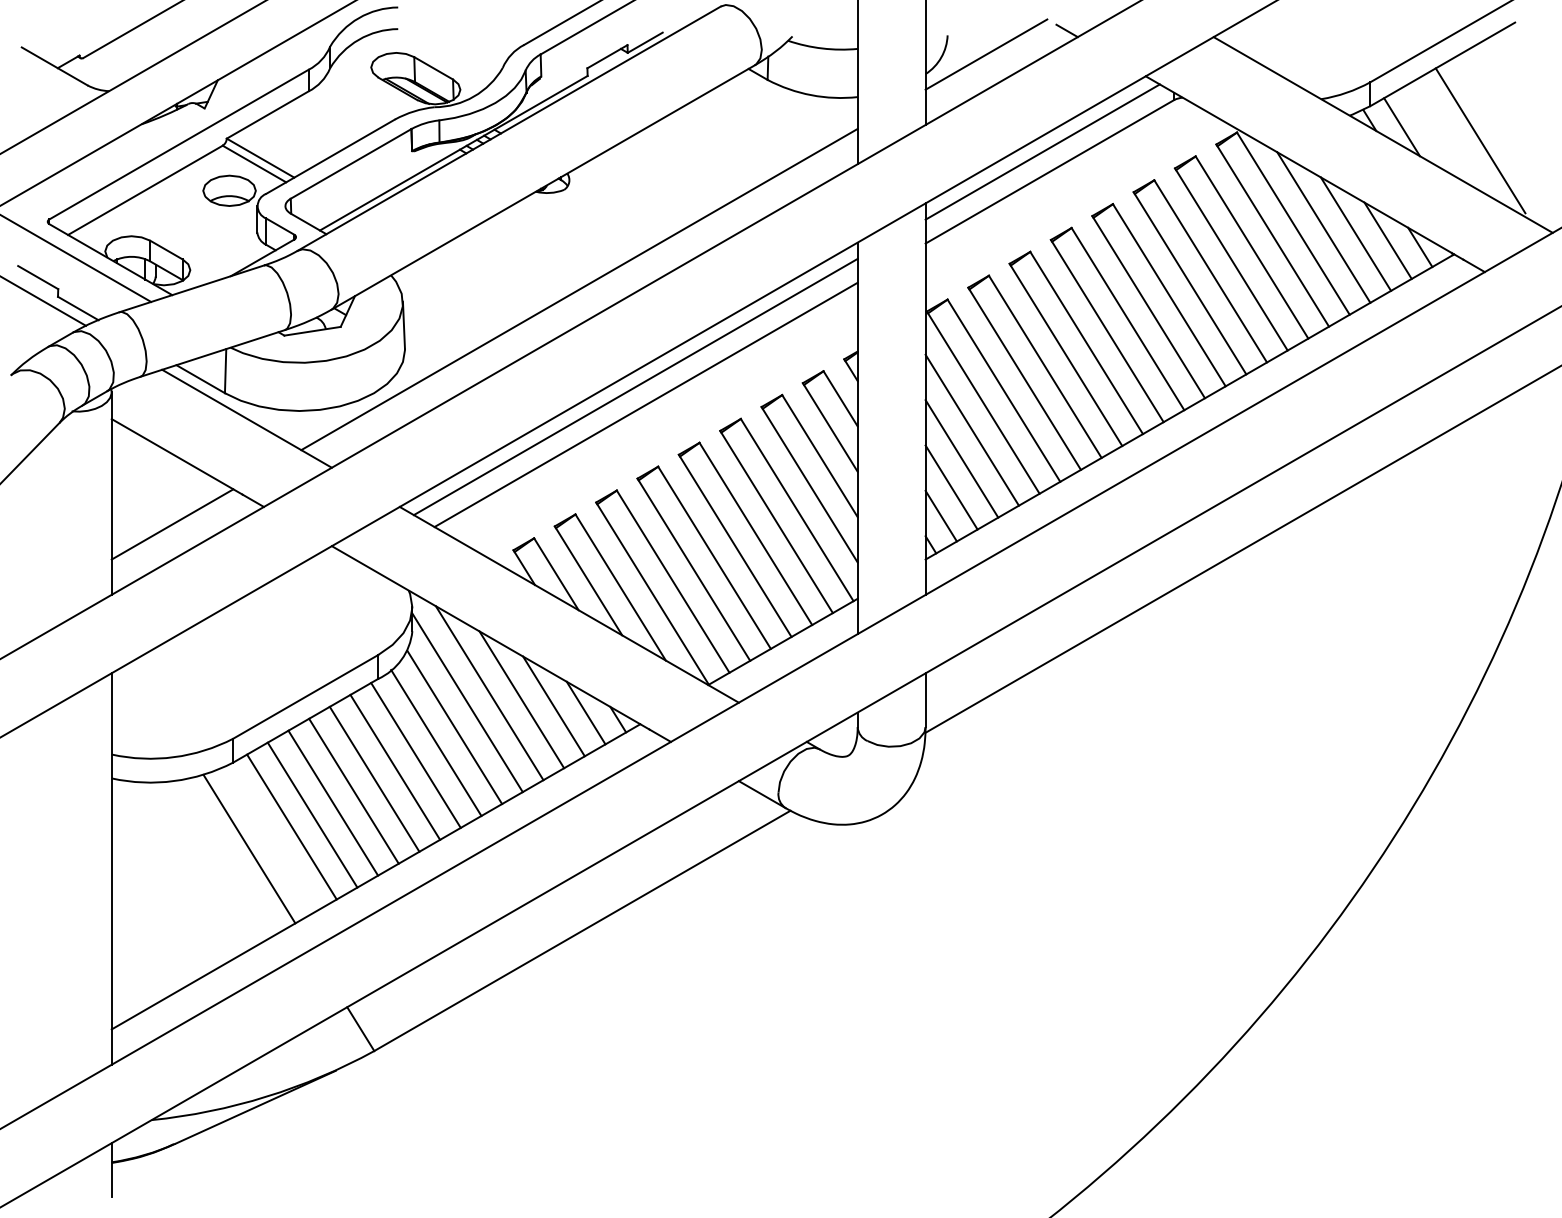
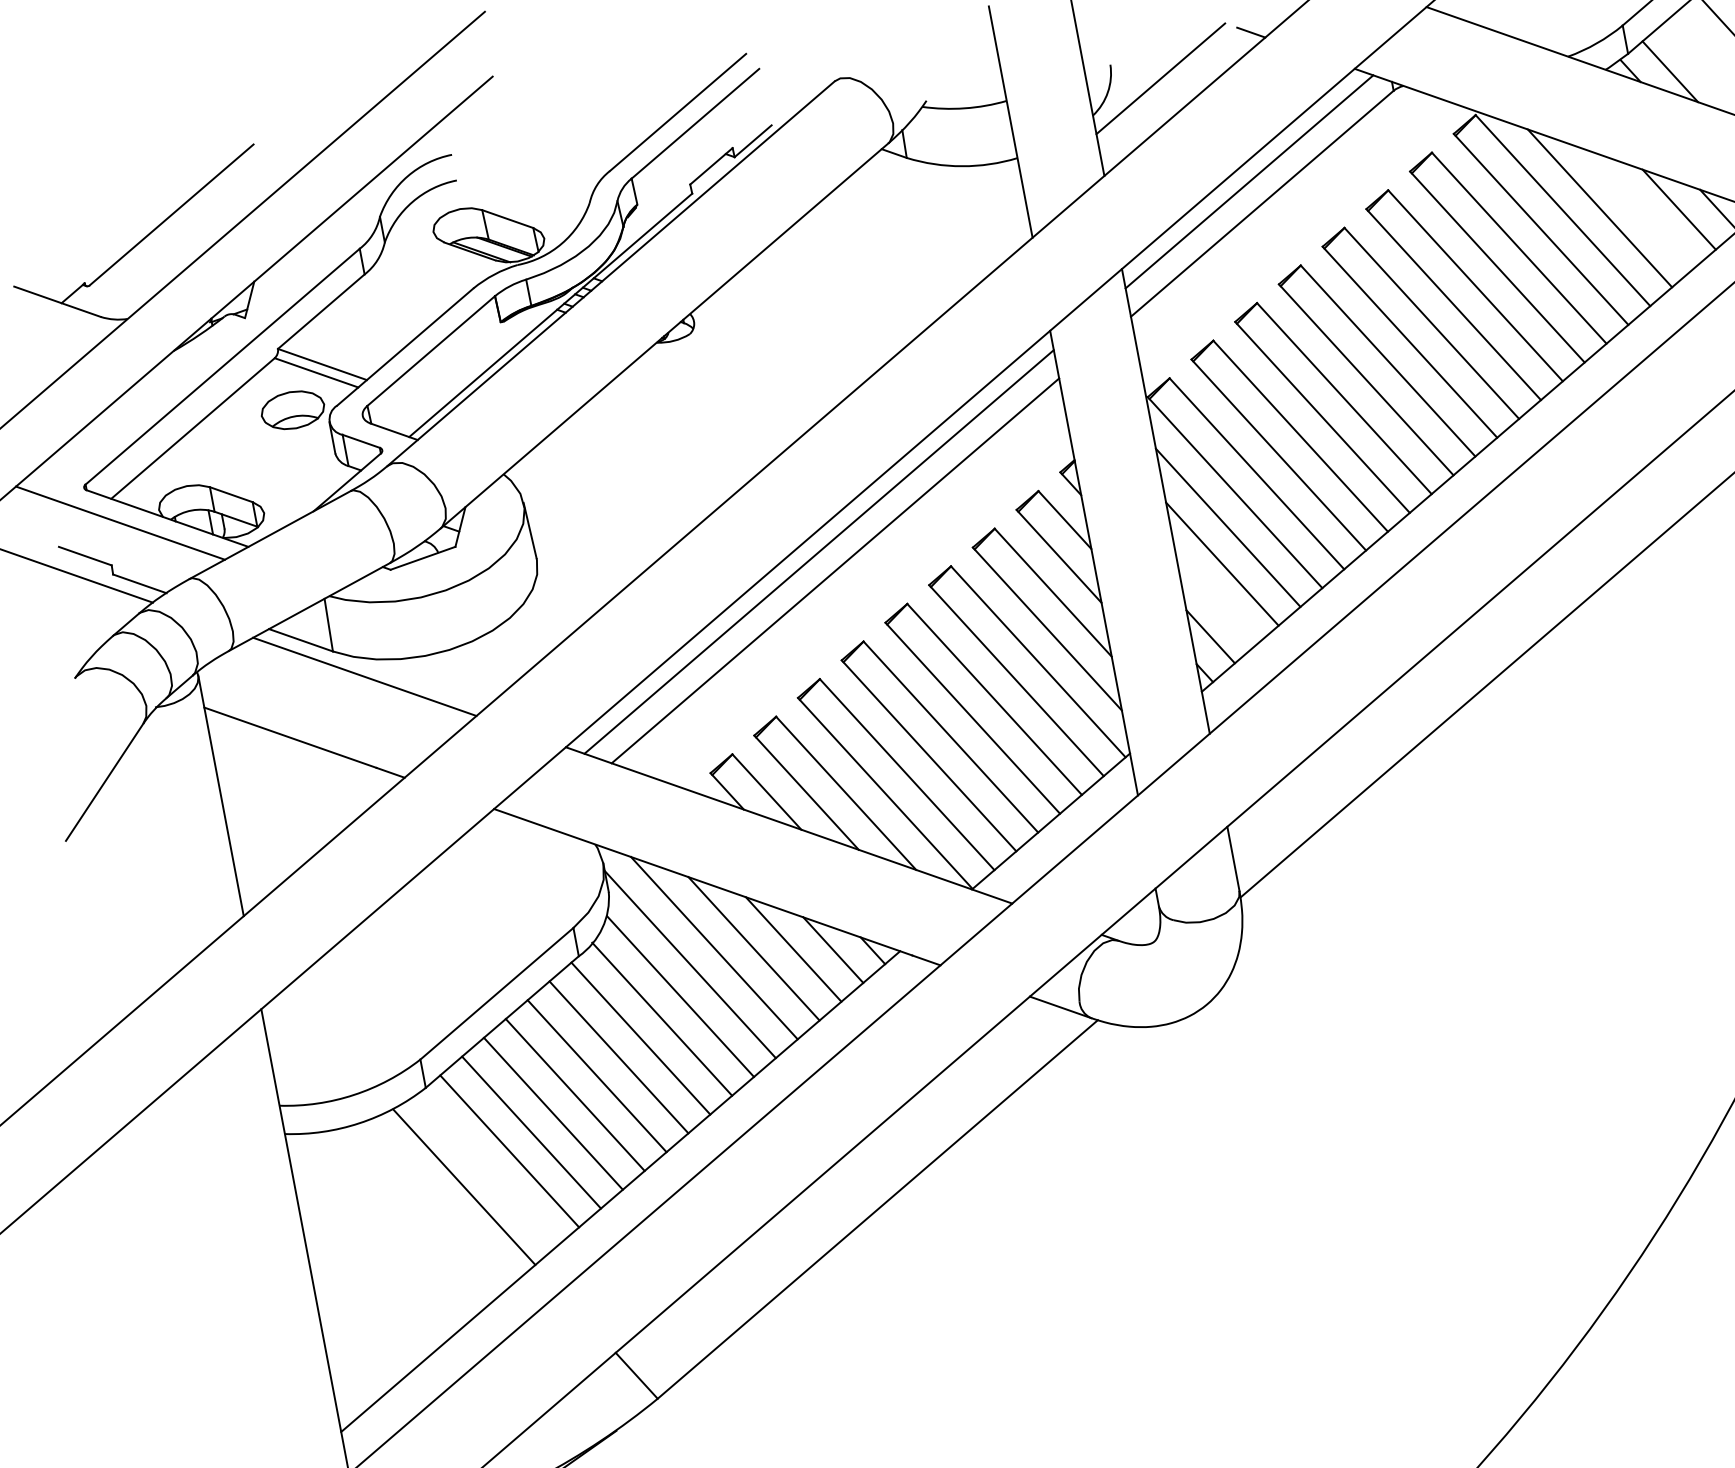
line: (1355, 233) -> (1638, 208), removed
line: (579, 289) -> (730, 448), removed
line: (951, 487) -> (1216, 600), removed
line: (172, 524) -> (300, 819), removed

